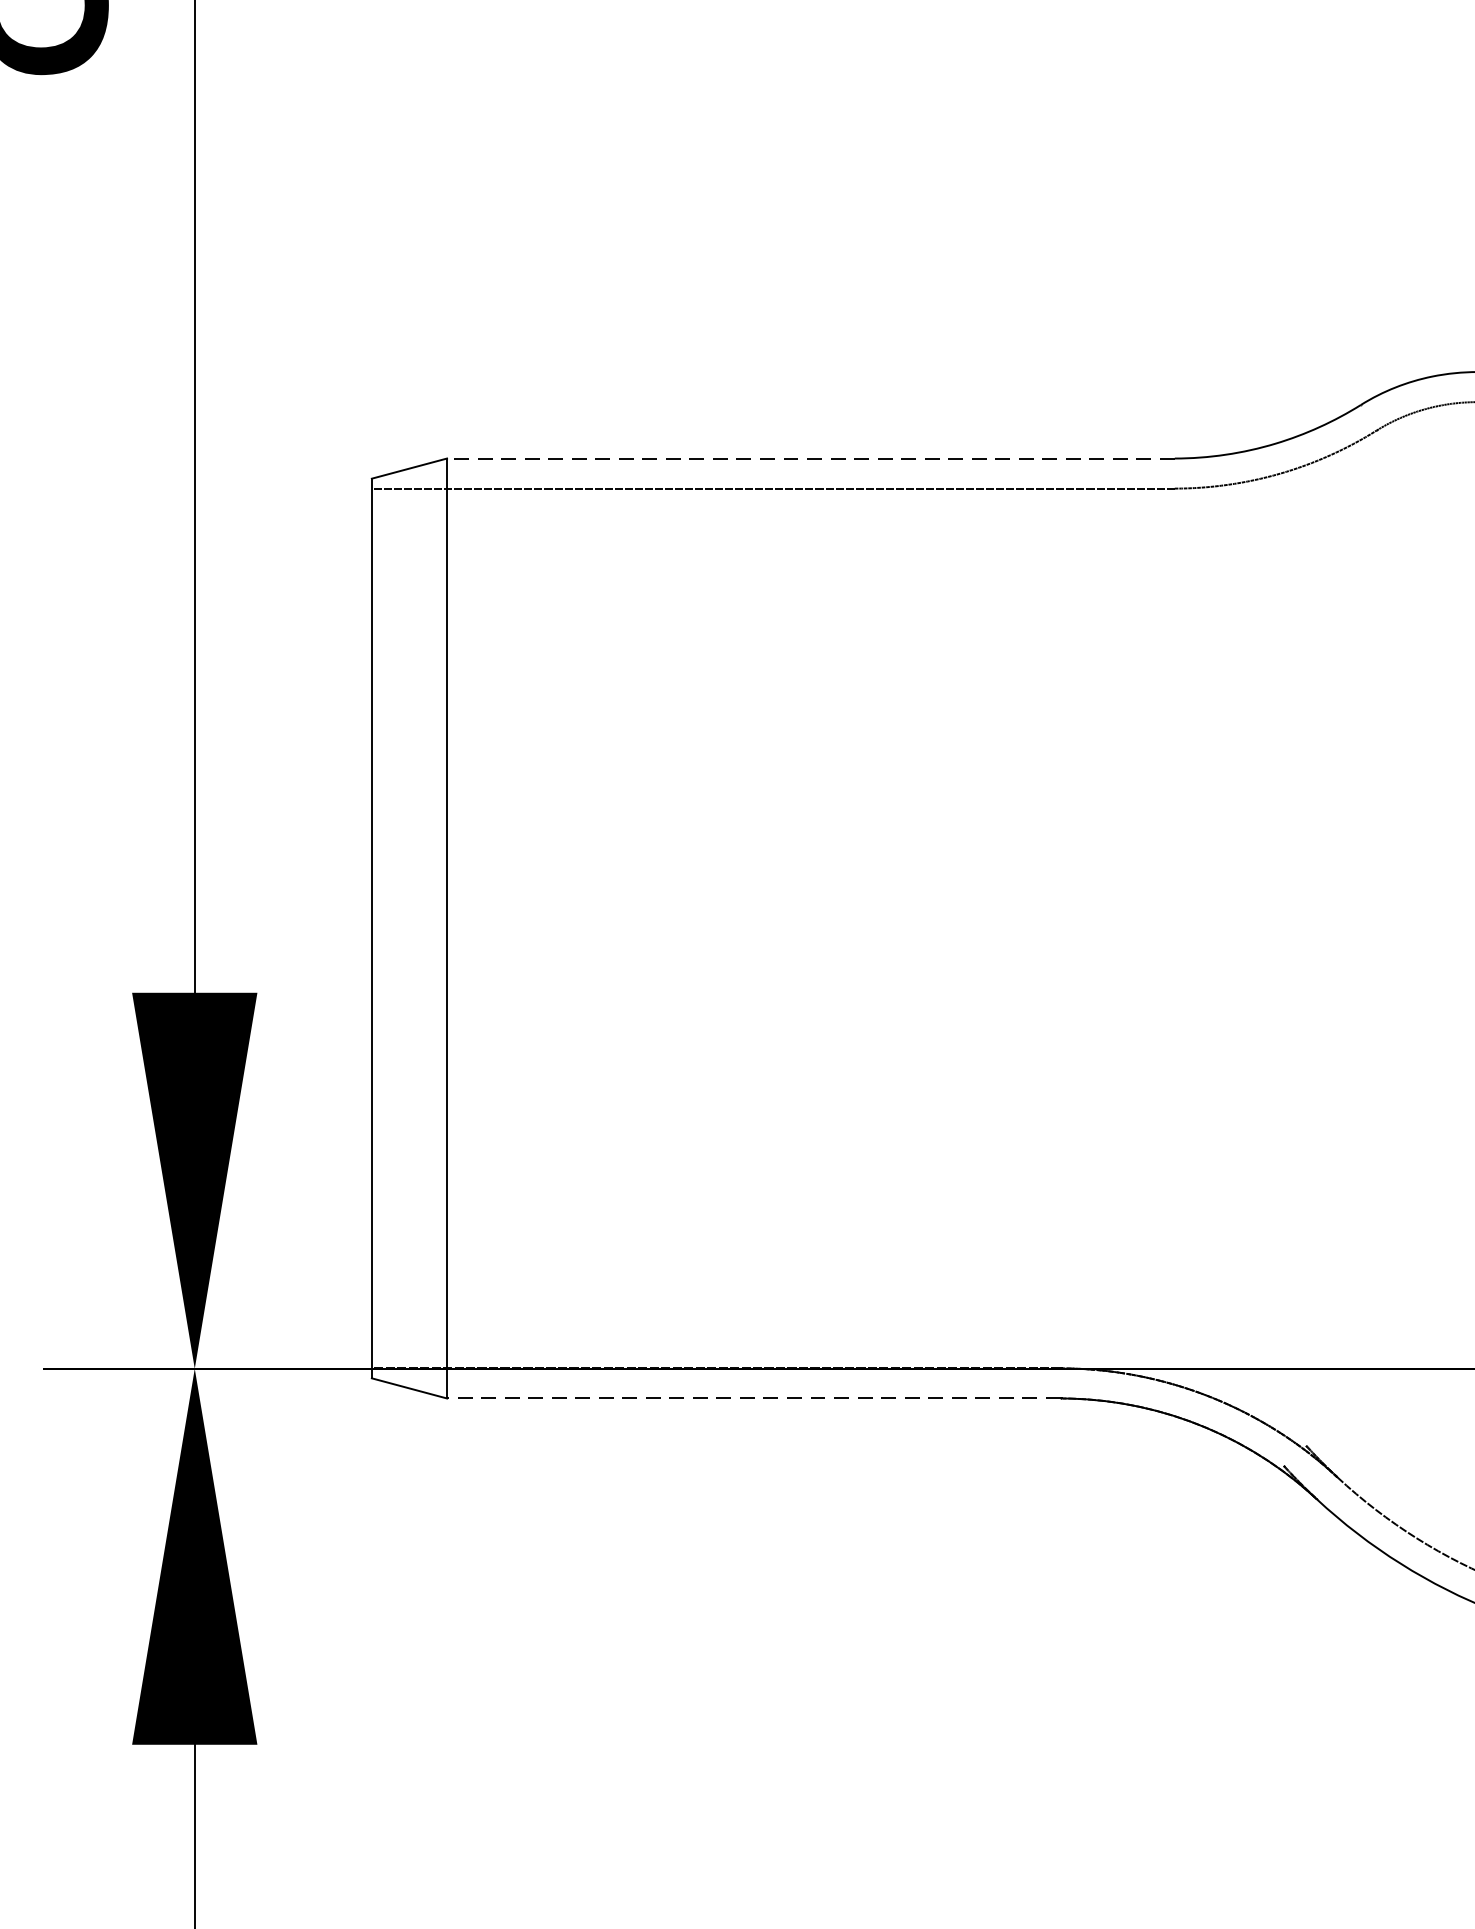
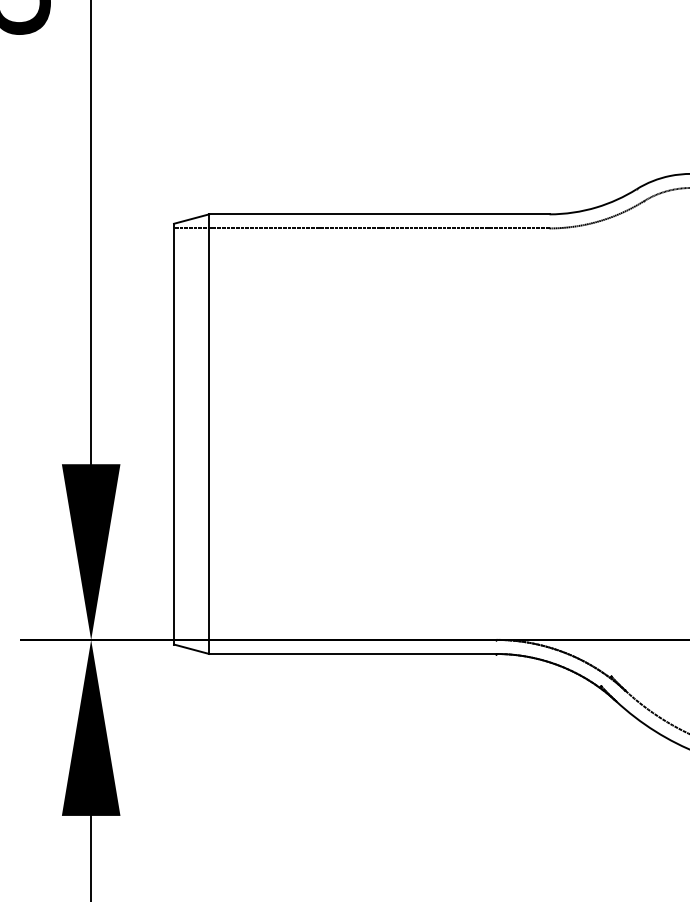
line: (809, 458) -> (378, 214), dashed -> solid
line: (753, 1397) -> (352, 653), dashed -> solid

